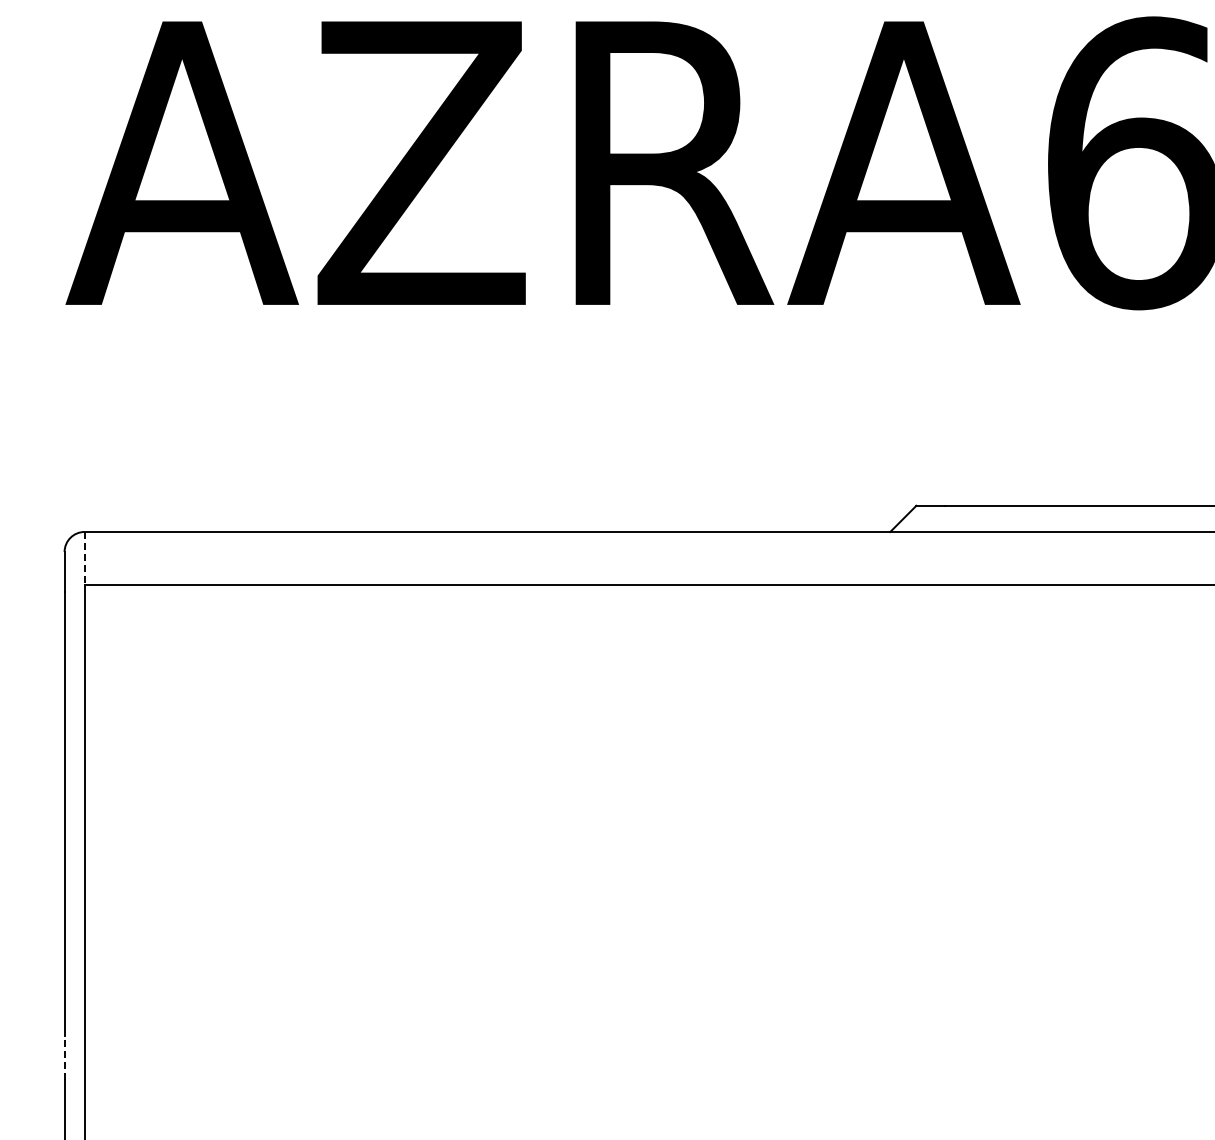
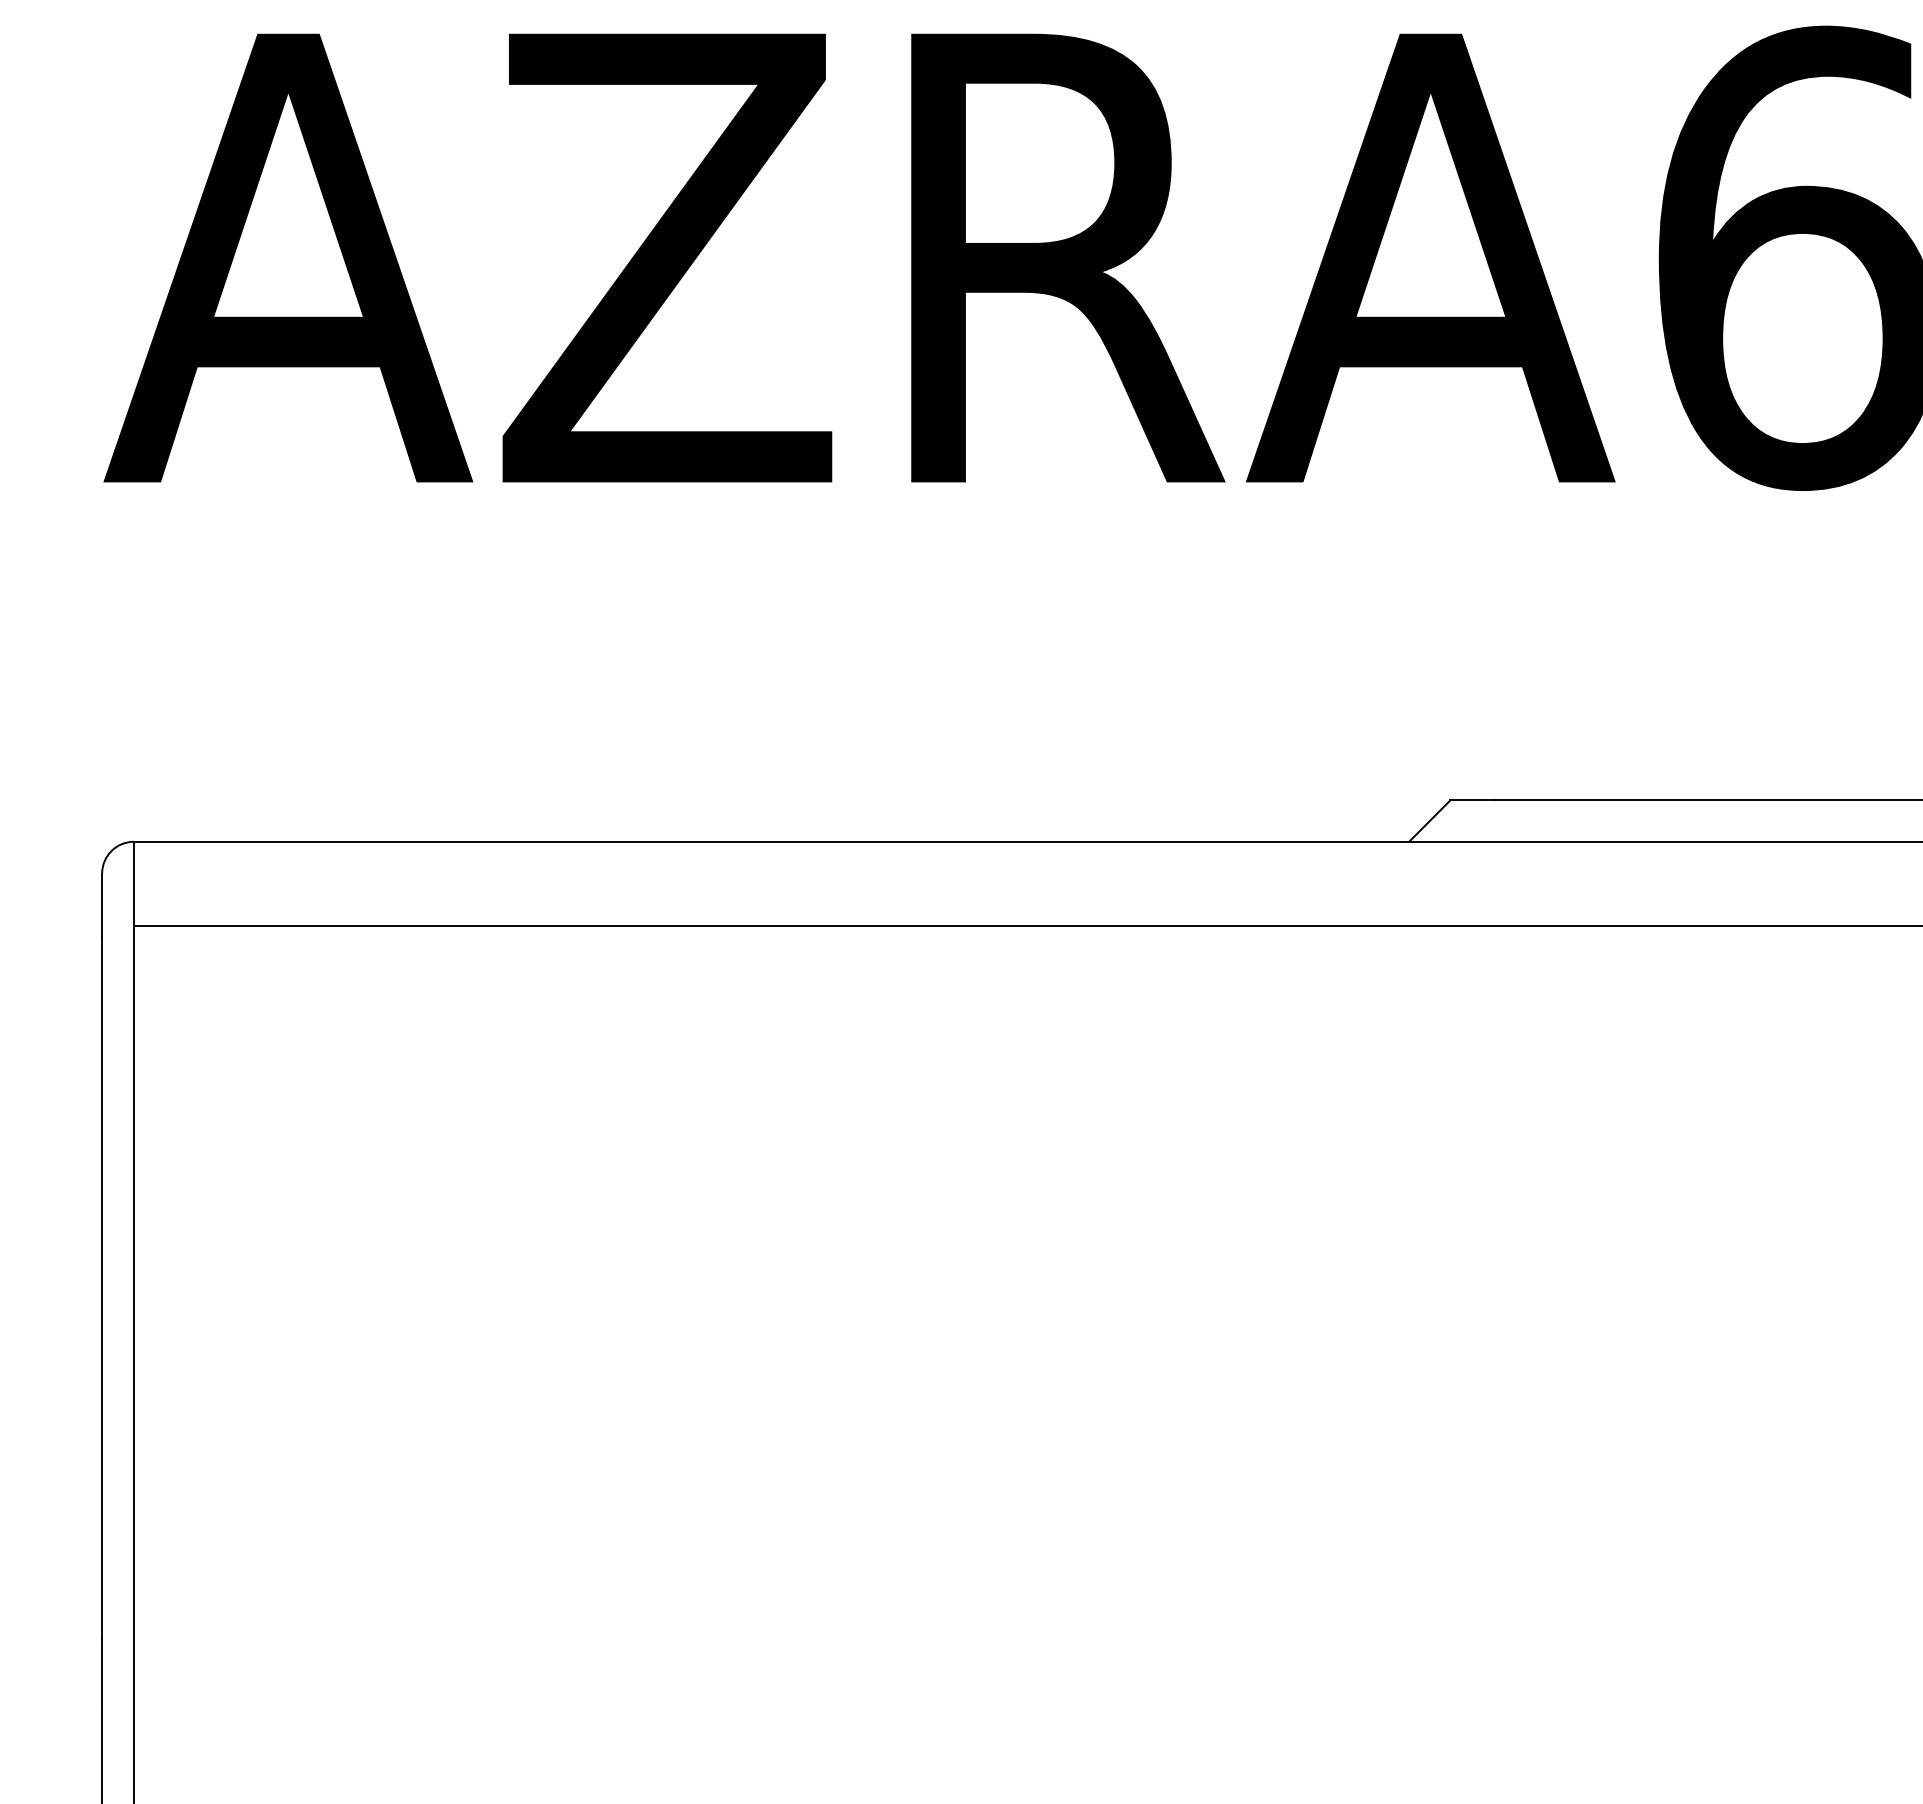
line: (84, 558) -> (133, 883), dashed -> solid
line: (64, 1057) -> (101, 1673), dashed -> solid

